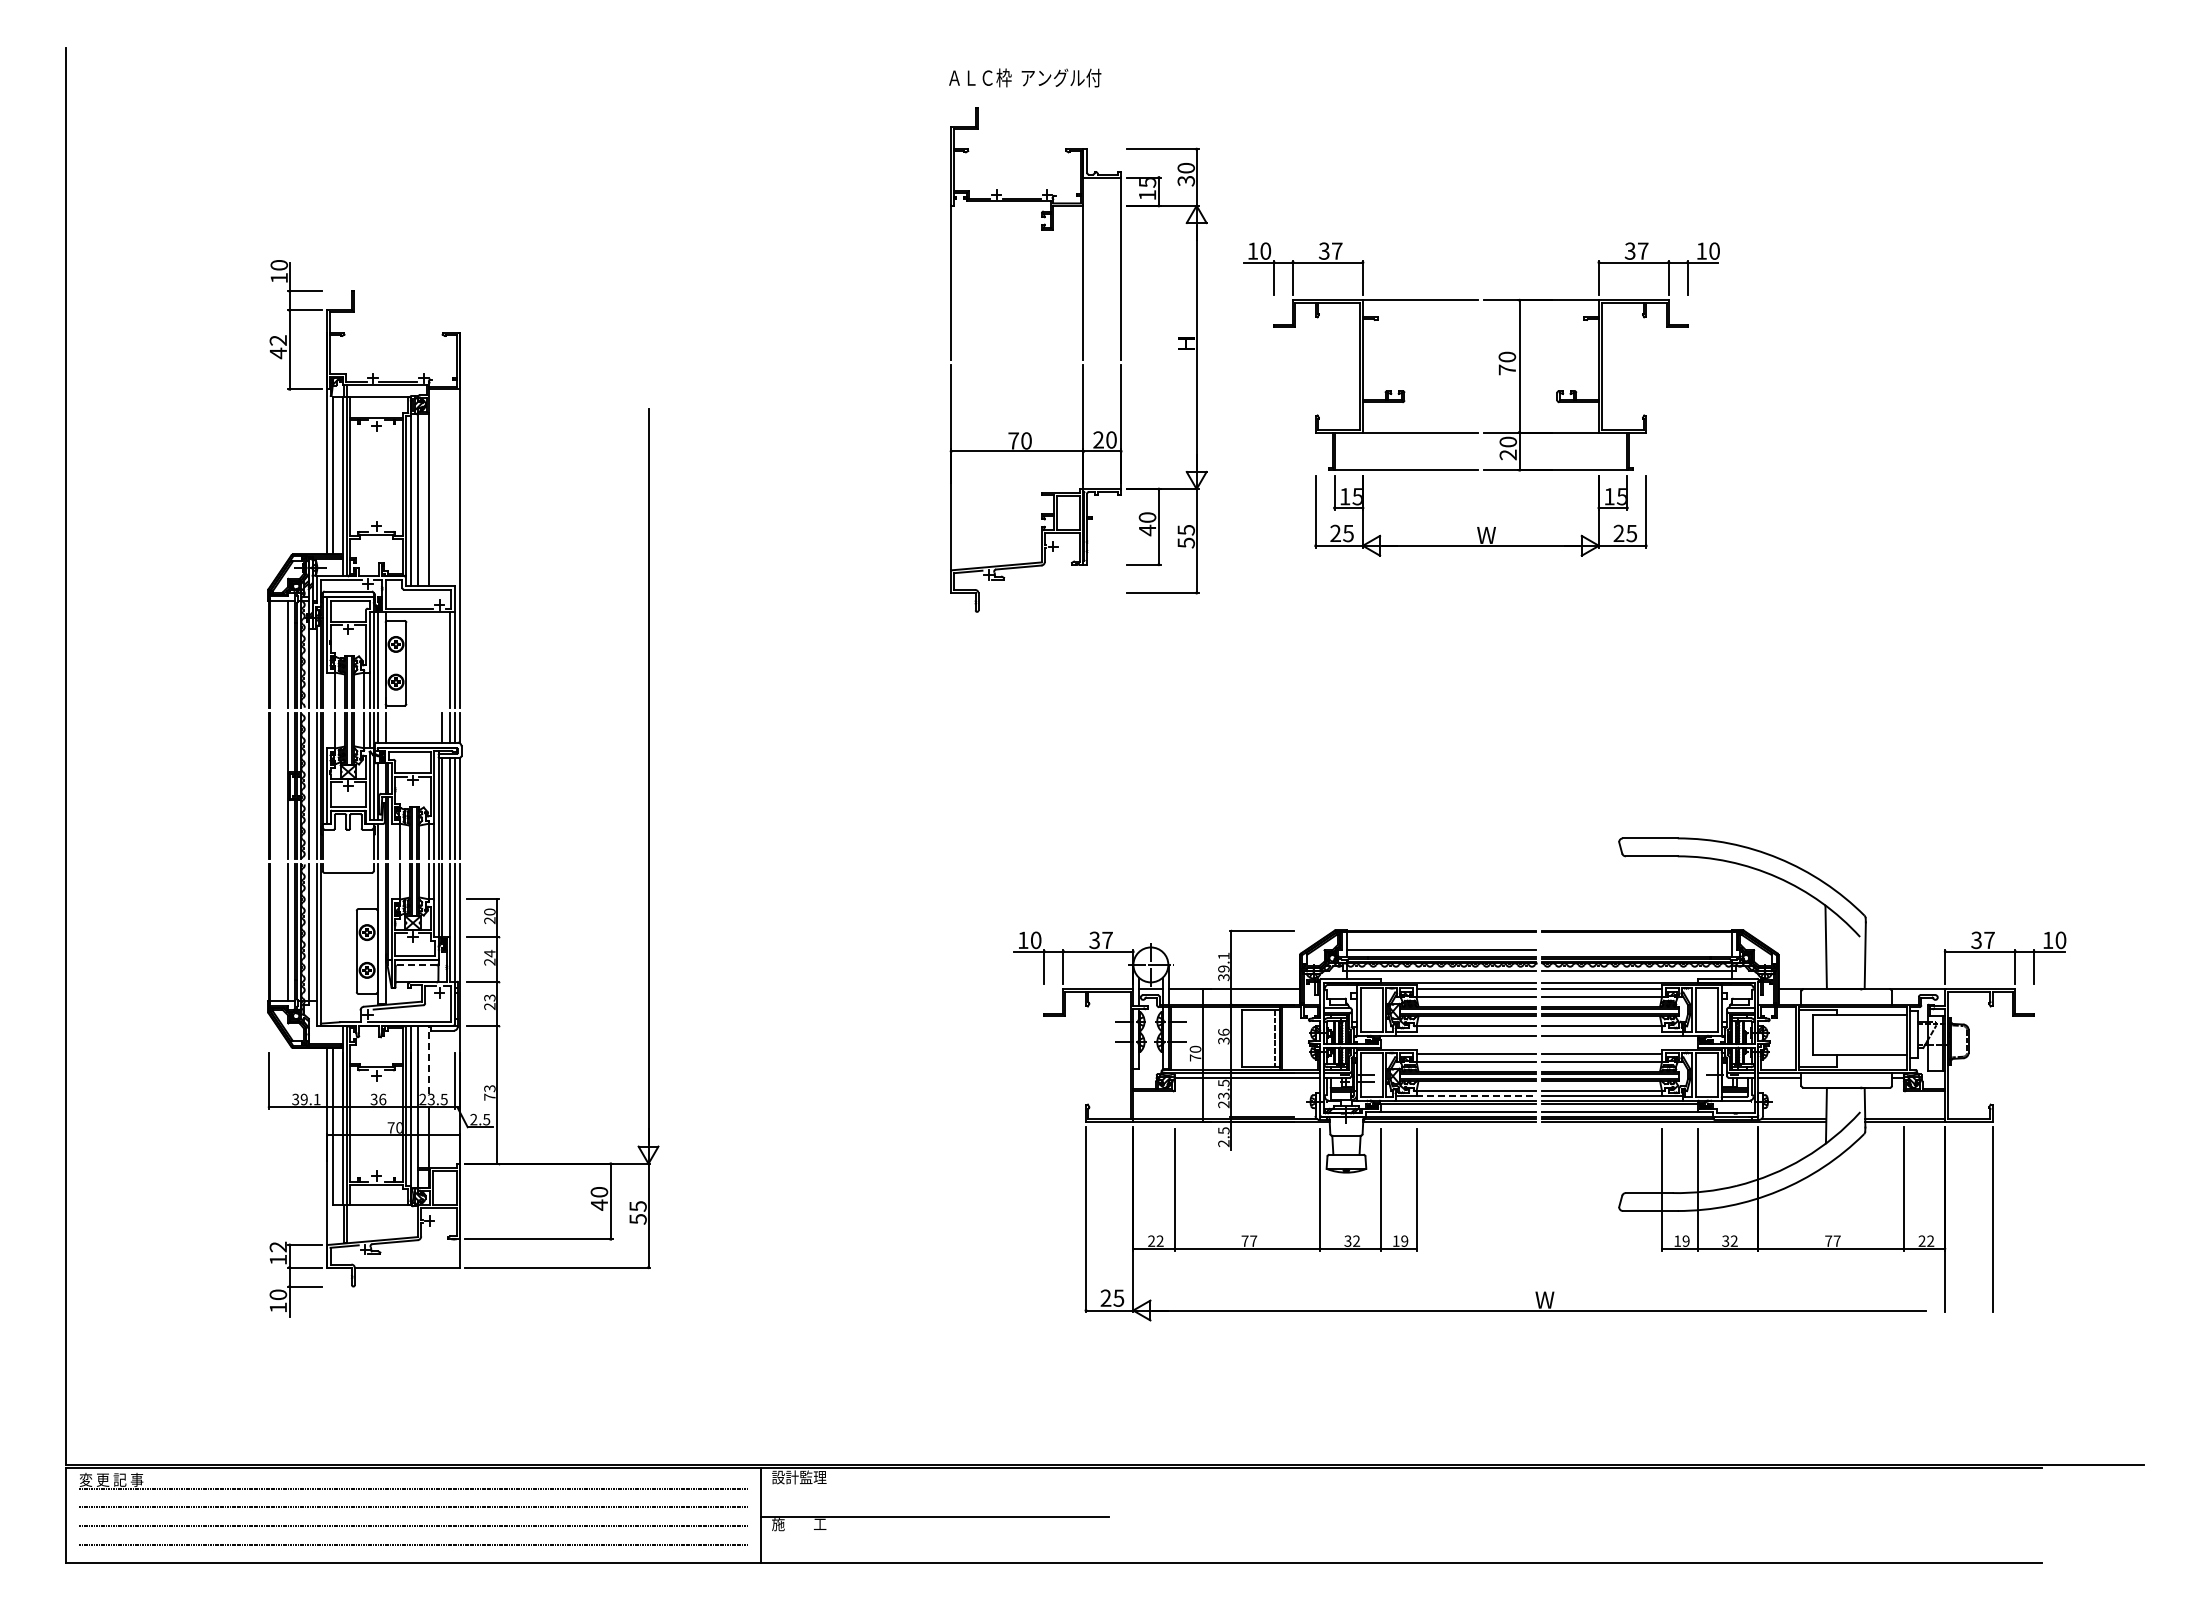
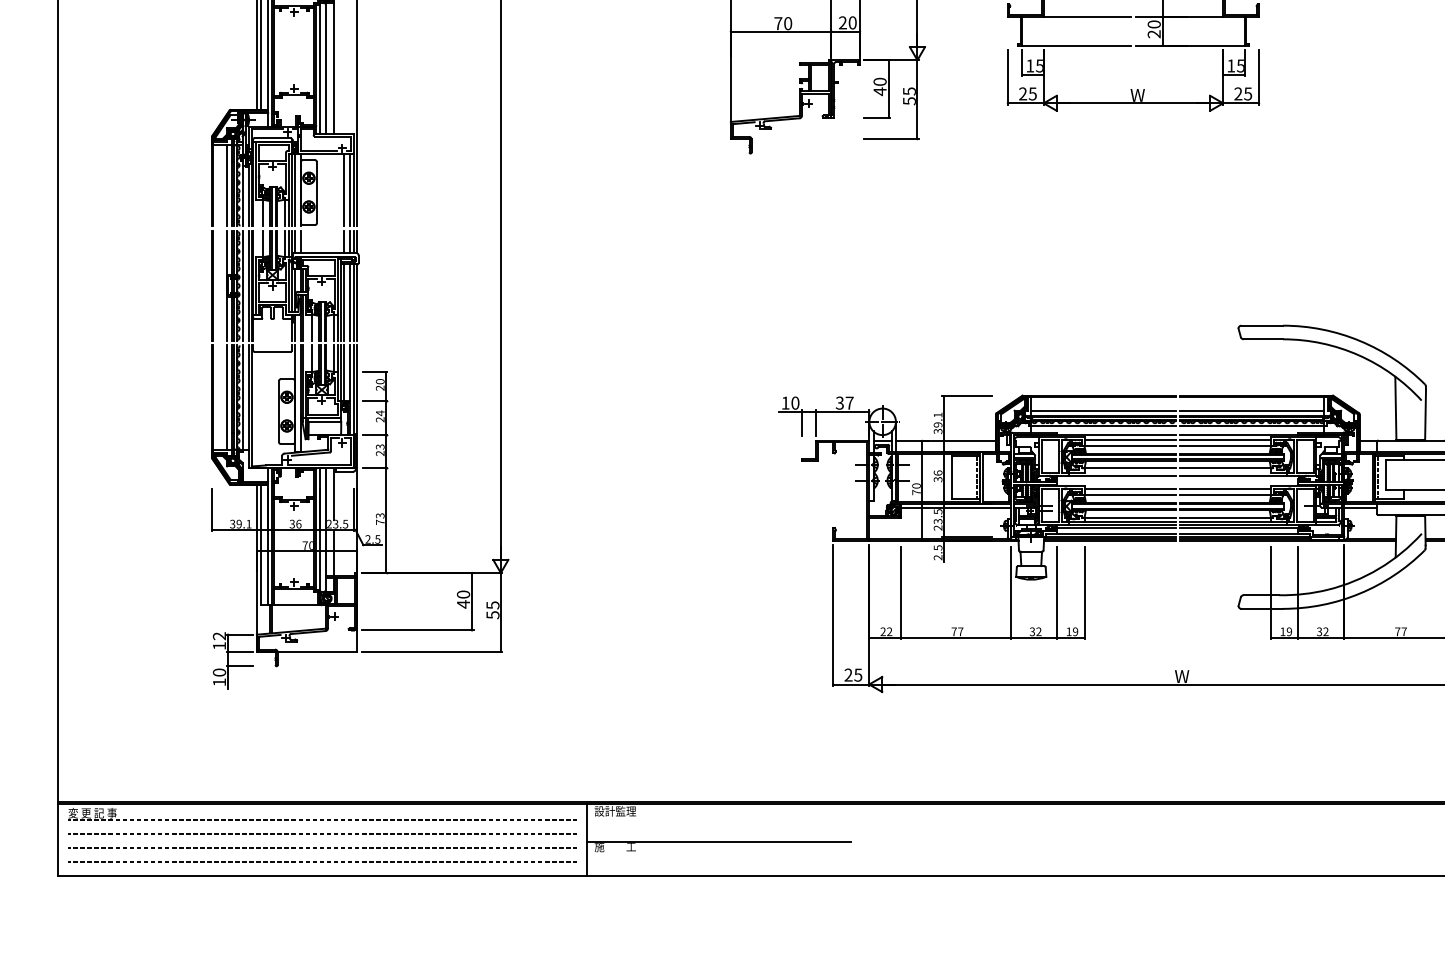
line: (442, 659) -> (344, 189), added
line: (1636, 950) -> (1251, 410), added
line: (416, 965) -> (324, 422), dashed -> solid
line: (1803, 1038) -> (1378, 477), added
line: (429, 1059) -> (334, 493), dashed -> solid
line: (1476, 1096) -> (1130, 521), dashed -> solid

